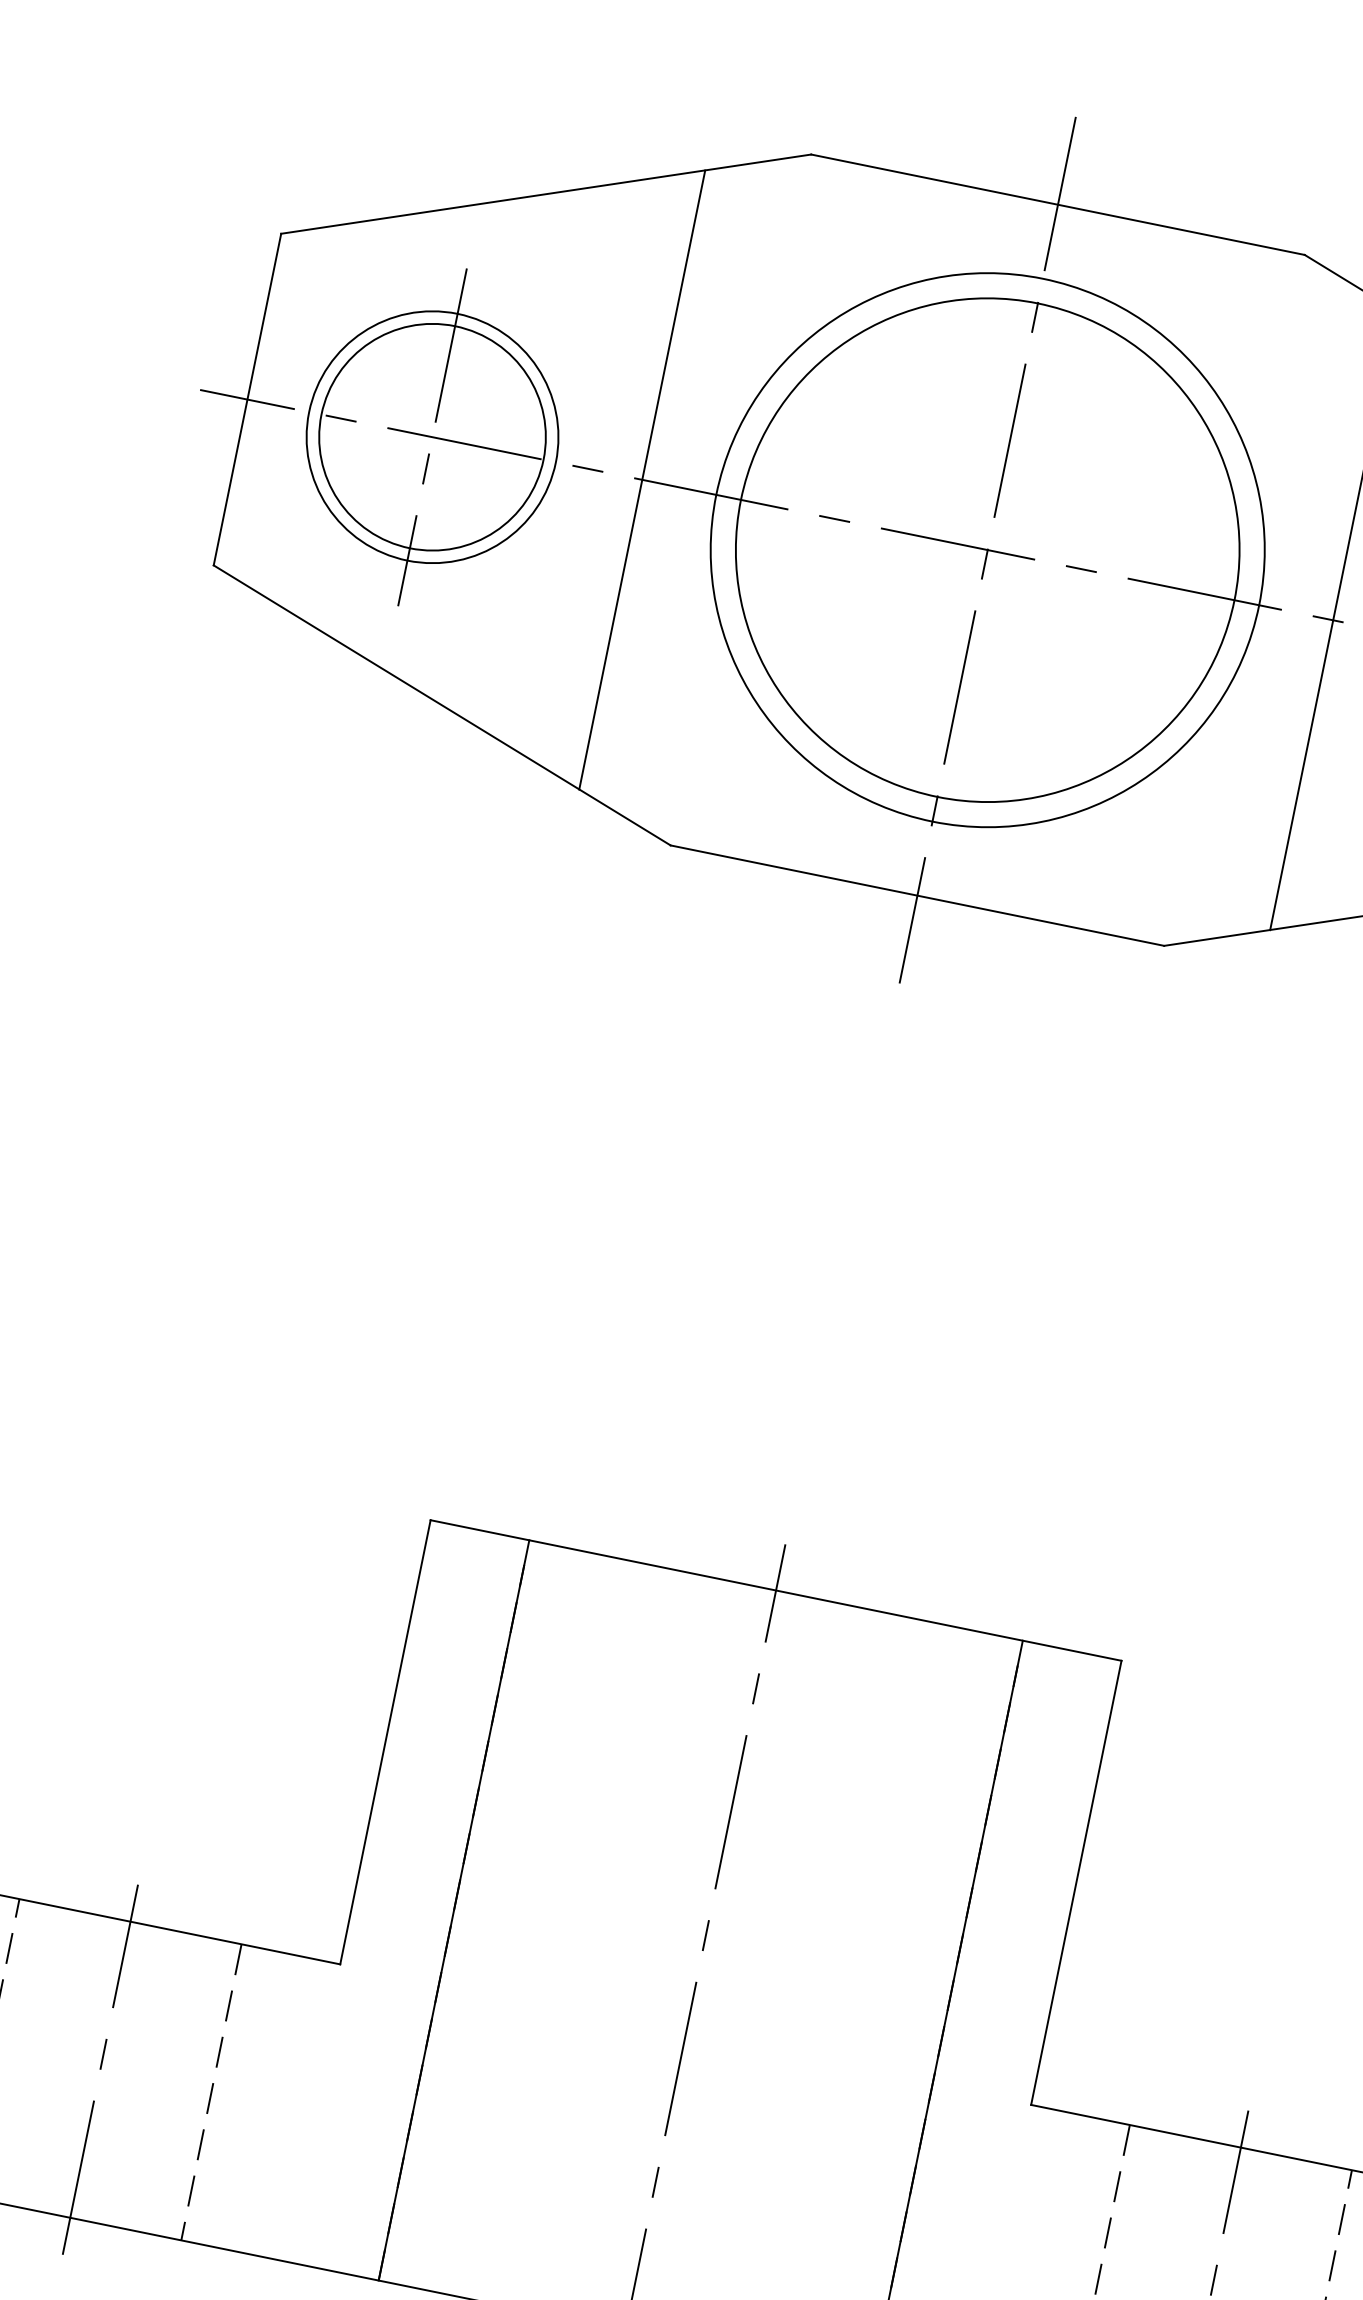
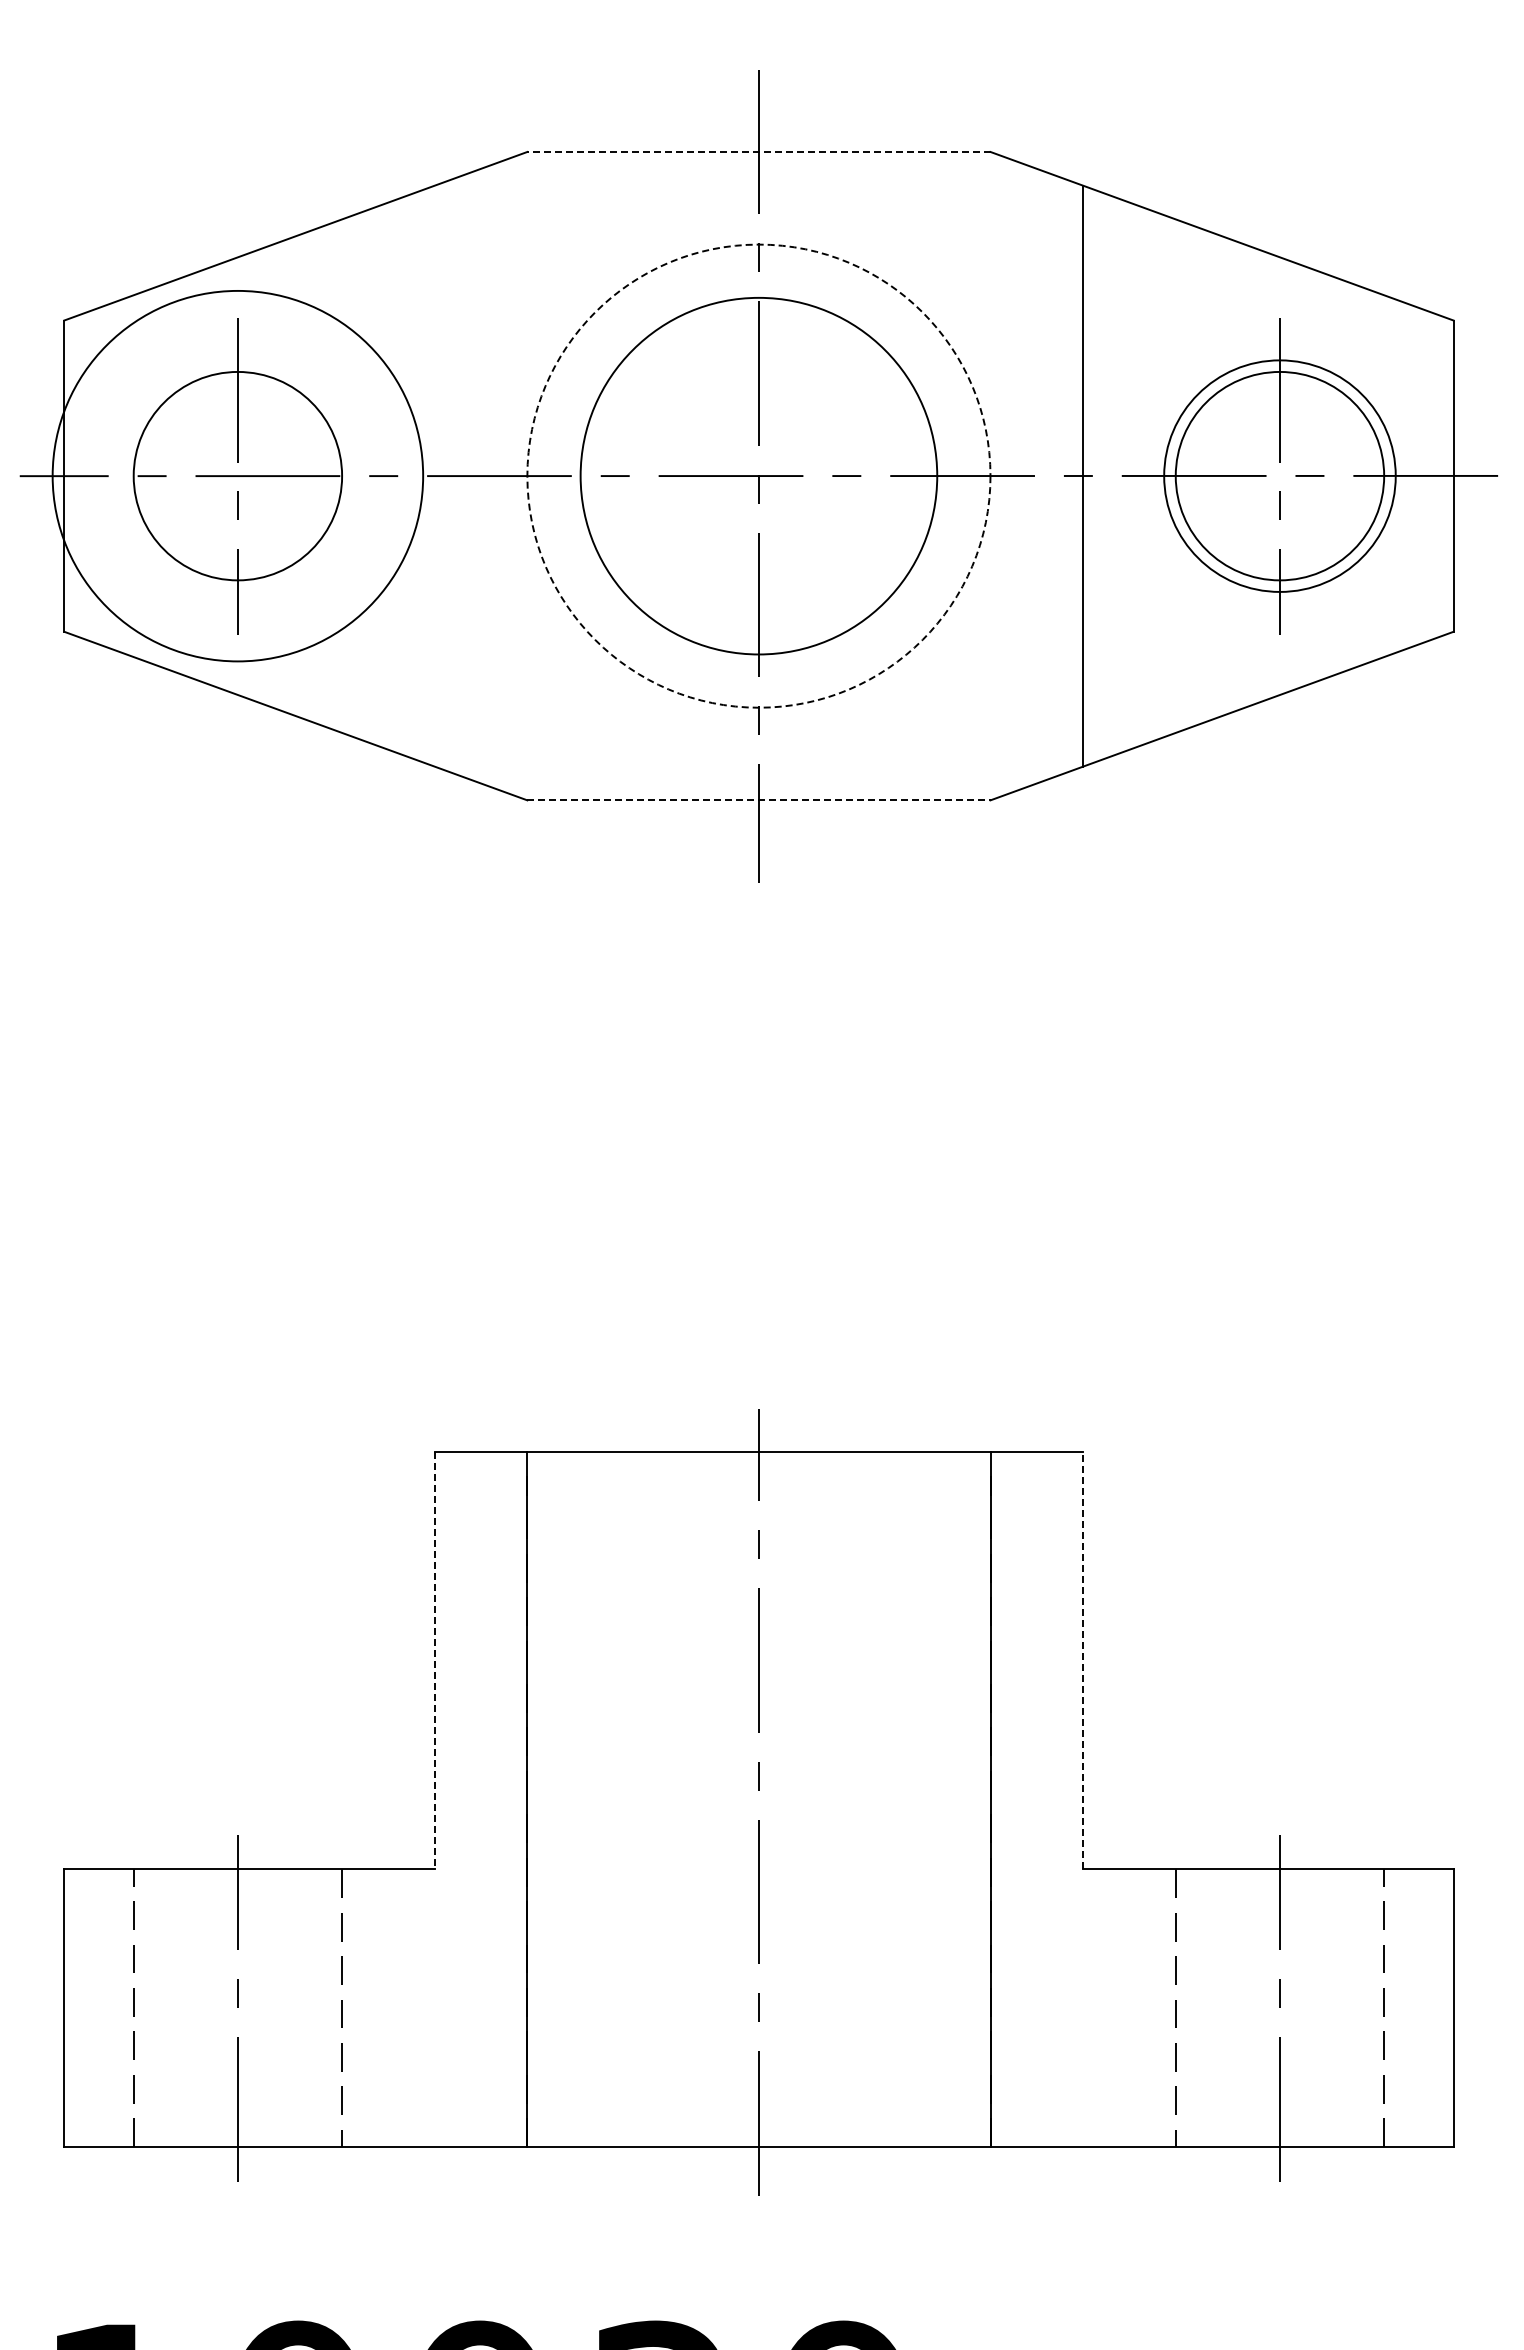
line: (1057, 204) -> (758, 151), solid -> dashed
circle: (432, 436) -> (237, 475), size x1.6
line: (642, 479) -> (434, 475), removed
circle: (987, 549) -> (758, 475), size x0.7
circle: (987, 549) -> (758, 475), solid -> dashed
line: (916, 895) -> (758, 800), solid -> dashed
line: (385, 1742) -> (434, 1661), solid -> dashed
line: (1076, 1882) -> (1083, 1660), solid -> dashed

